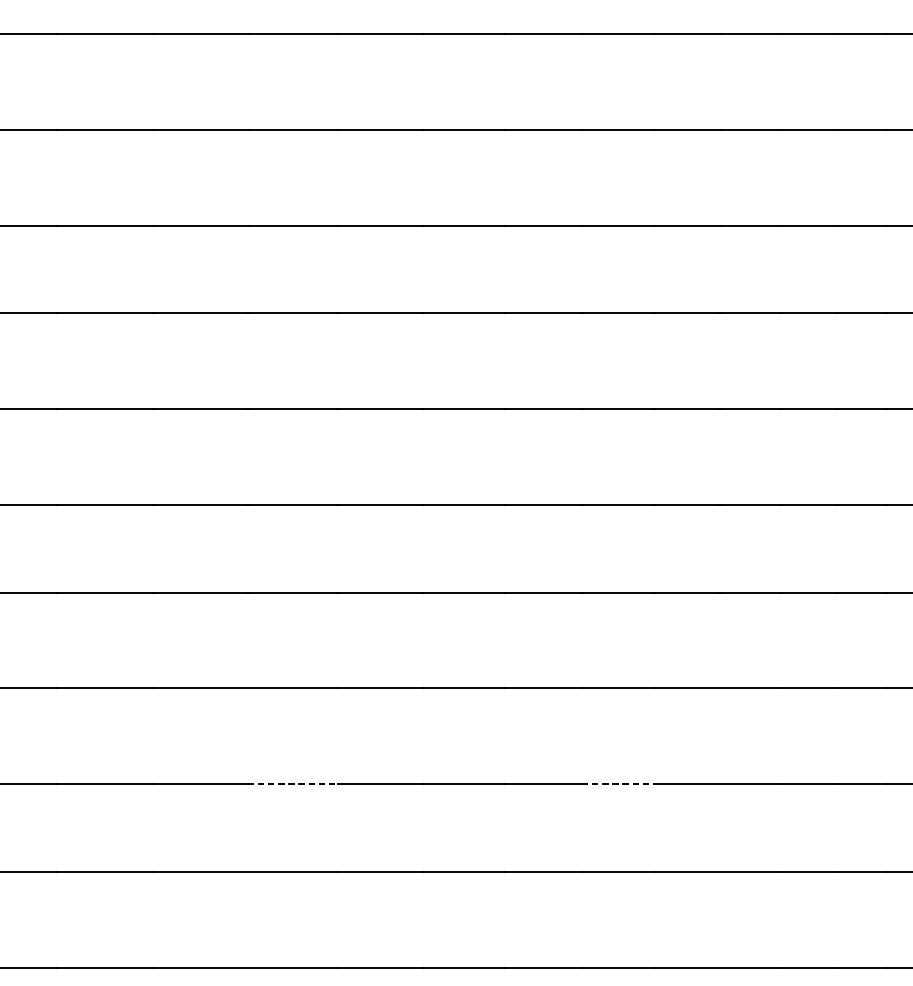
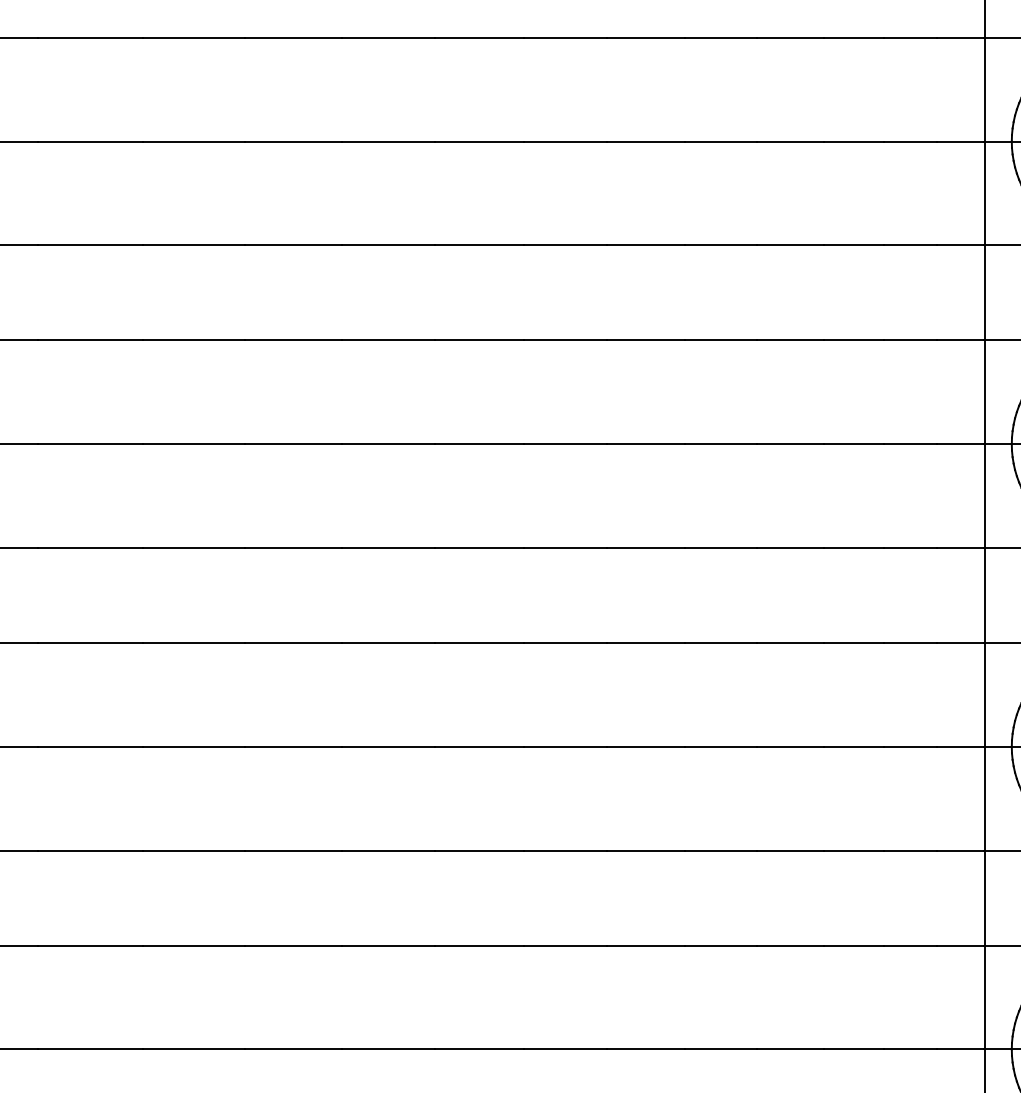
line: (292, 784) -> (293, 850), dashed -> solid
line: (618, 784) -> (646, 850), dashed -> solid

